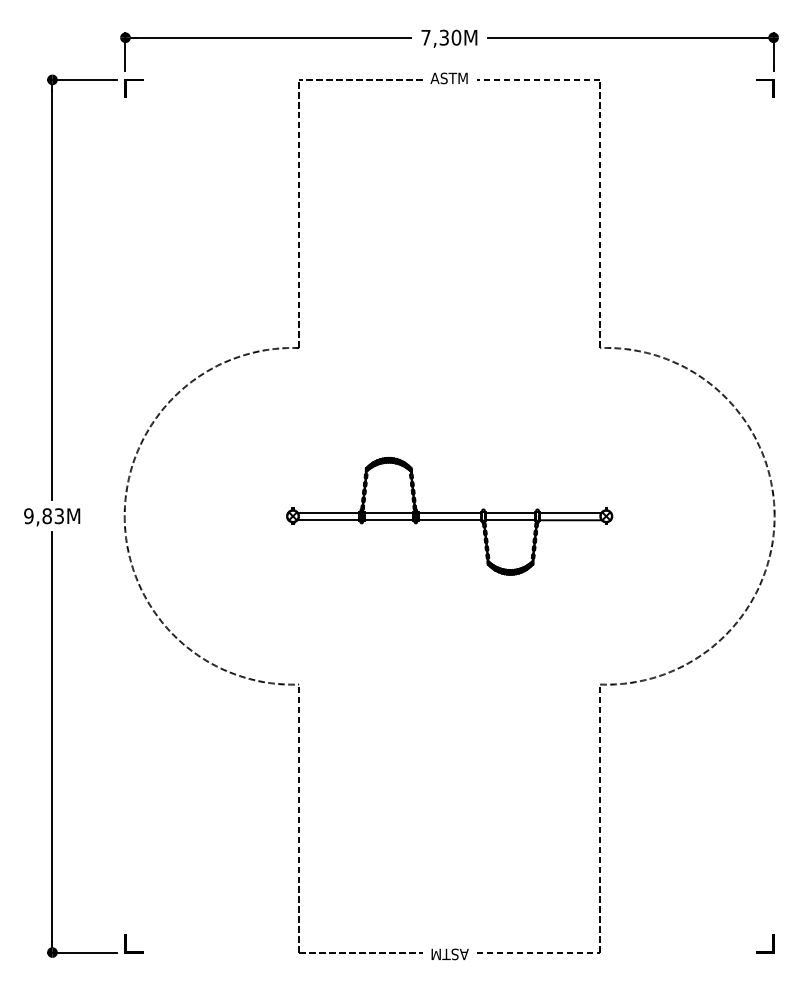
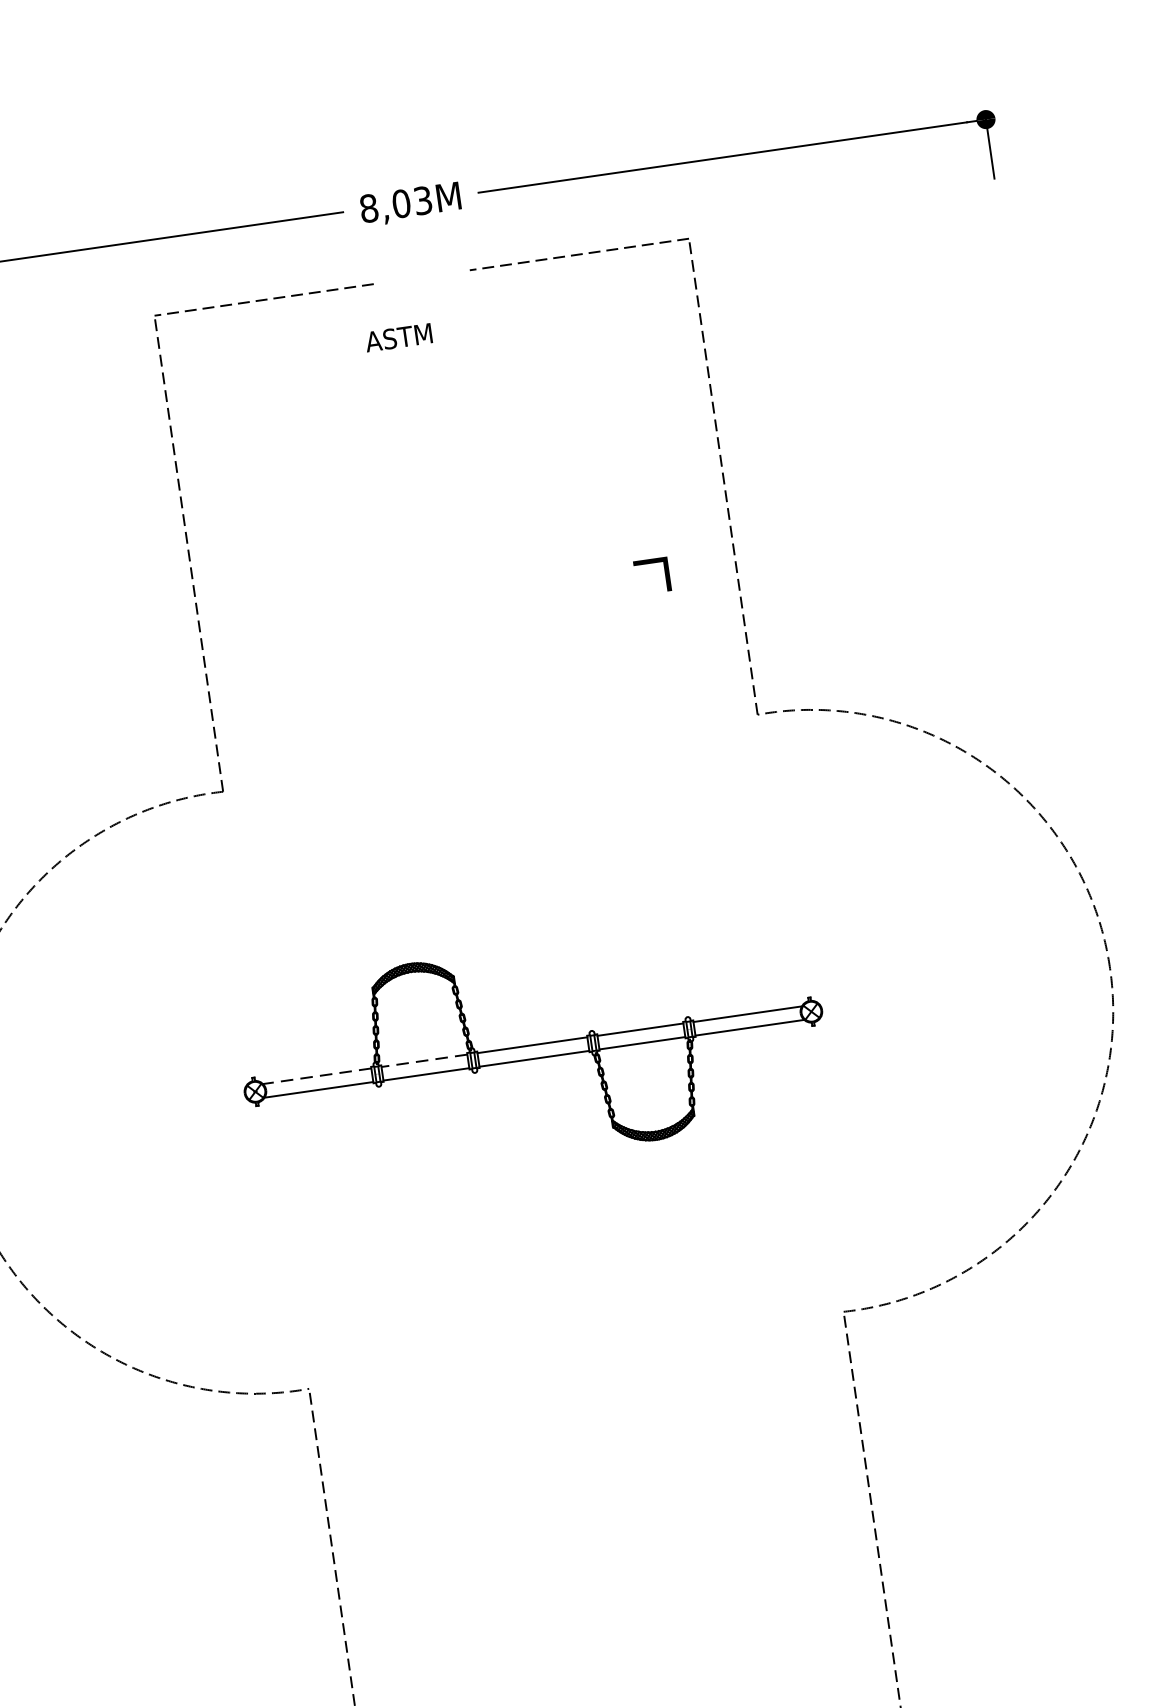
text: (441, 37) -> (396, 204), 7,30M -> 8,03M
text: (448, 78) -> (397, 337), moved
part: (772, 88) -> (665, 574), moved
line: (328, 512) -> (317, 1075), solid -> dashed
line: (388, 512) -> (423, 1060), solid -> dashed

